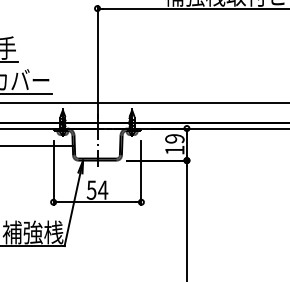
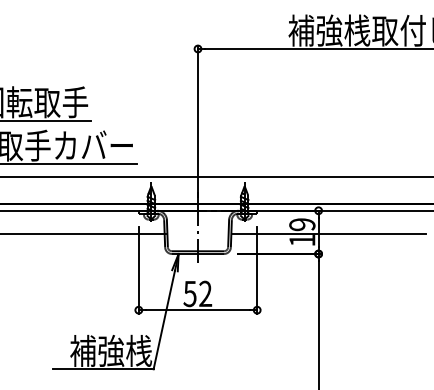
line: (194, 146) -> (328, 234), added
text: (103, 189) -> (205, 293), 54 -> 52

